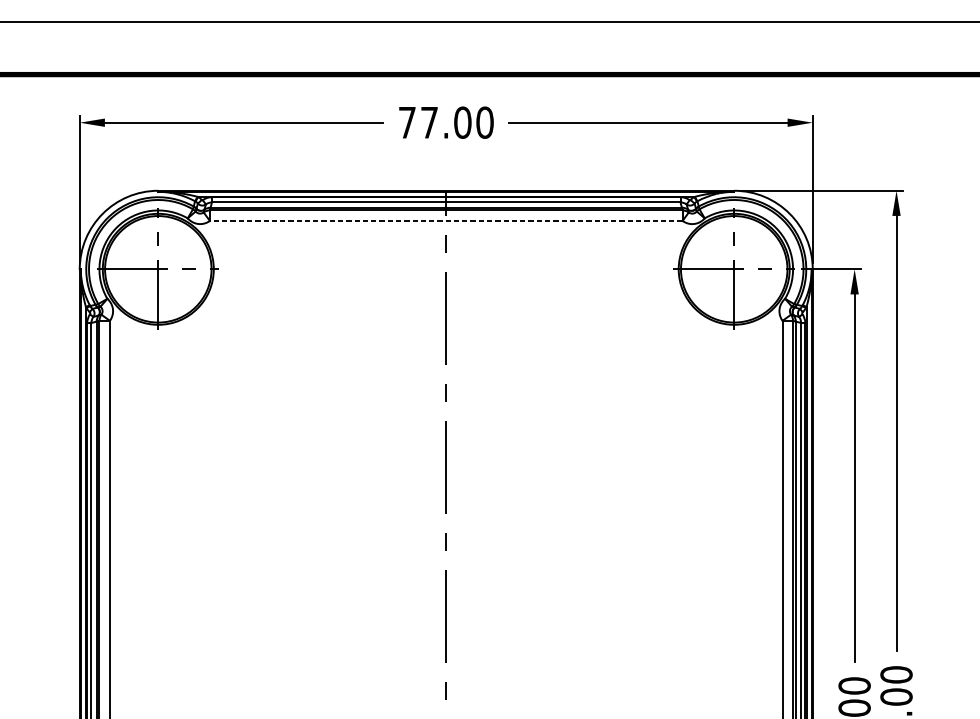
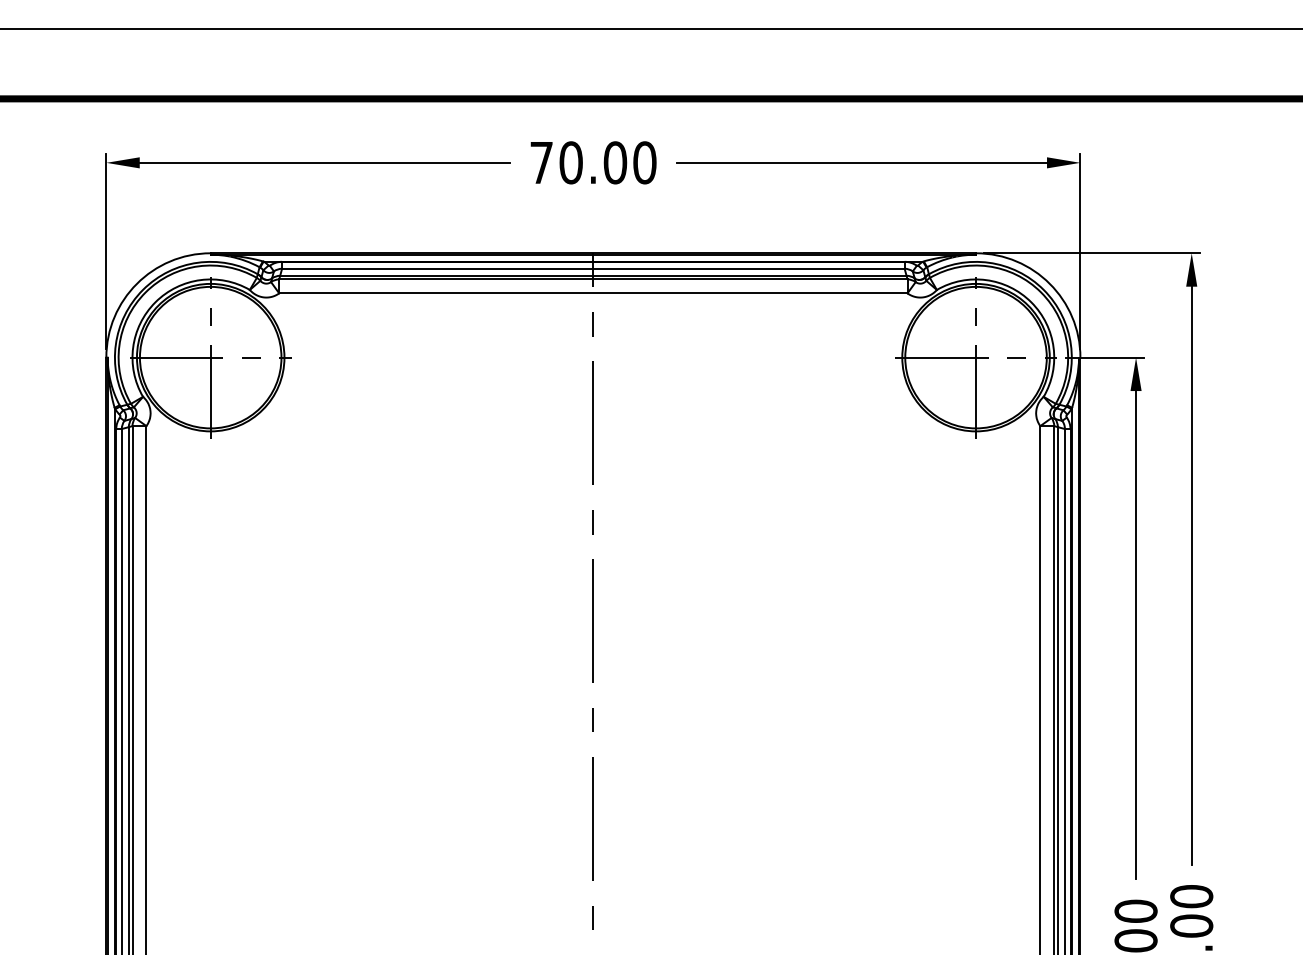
text: (429, 122) -> (570, 162), 77.00 -> 70.00
line: (445, 221) -> (592, 293), dashed -> solid

